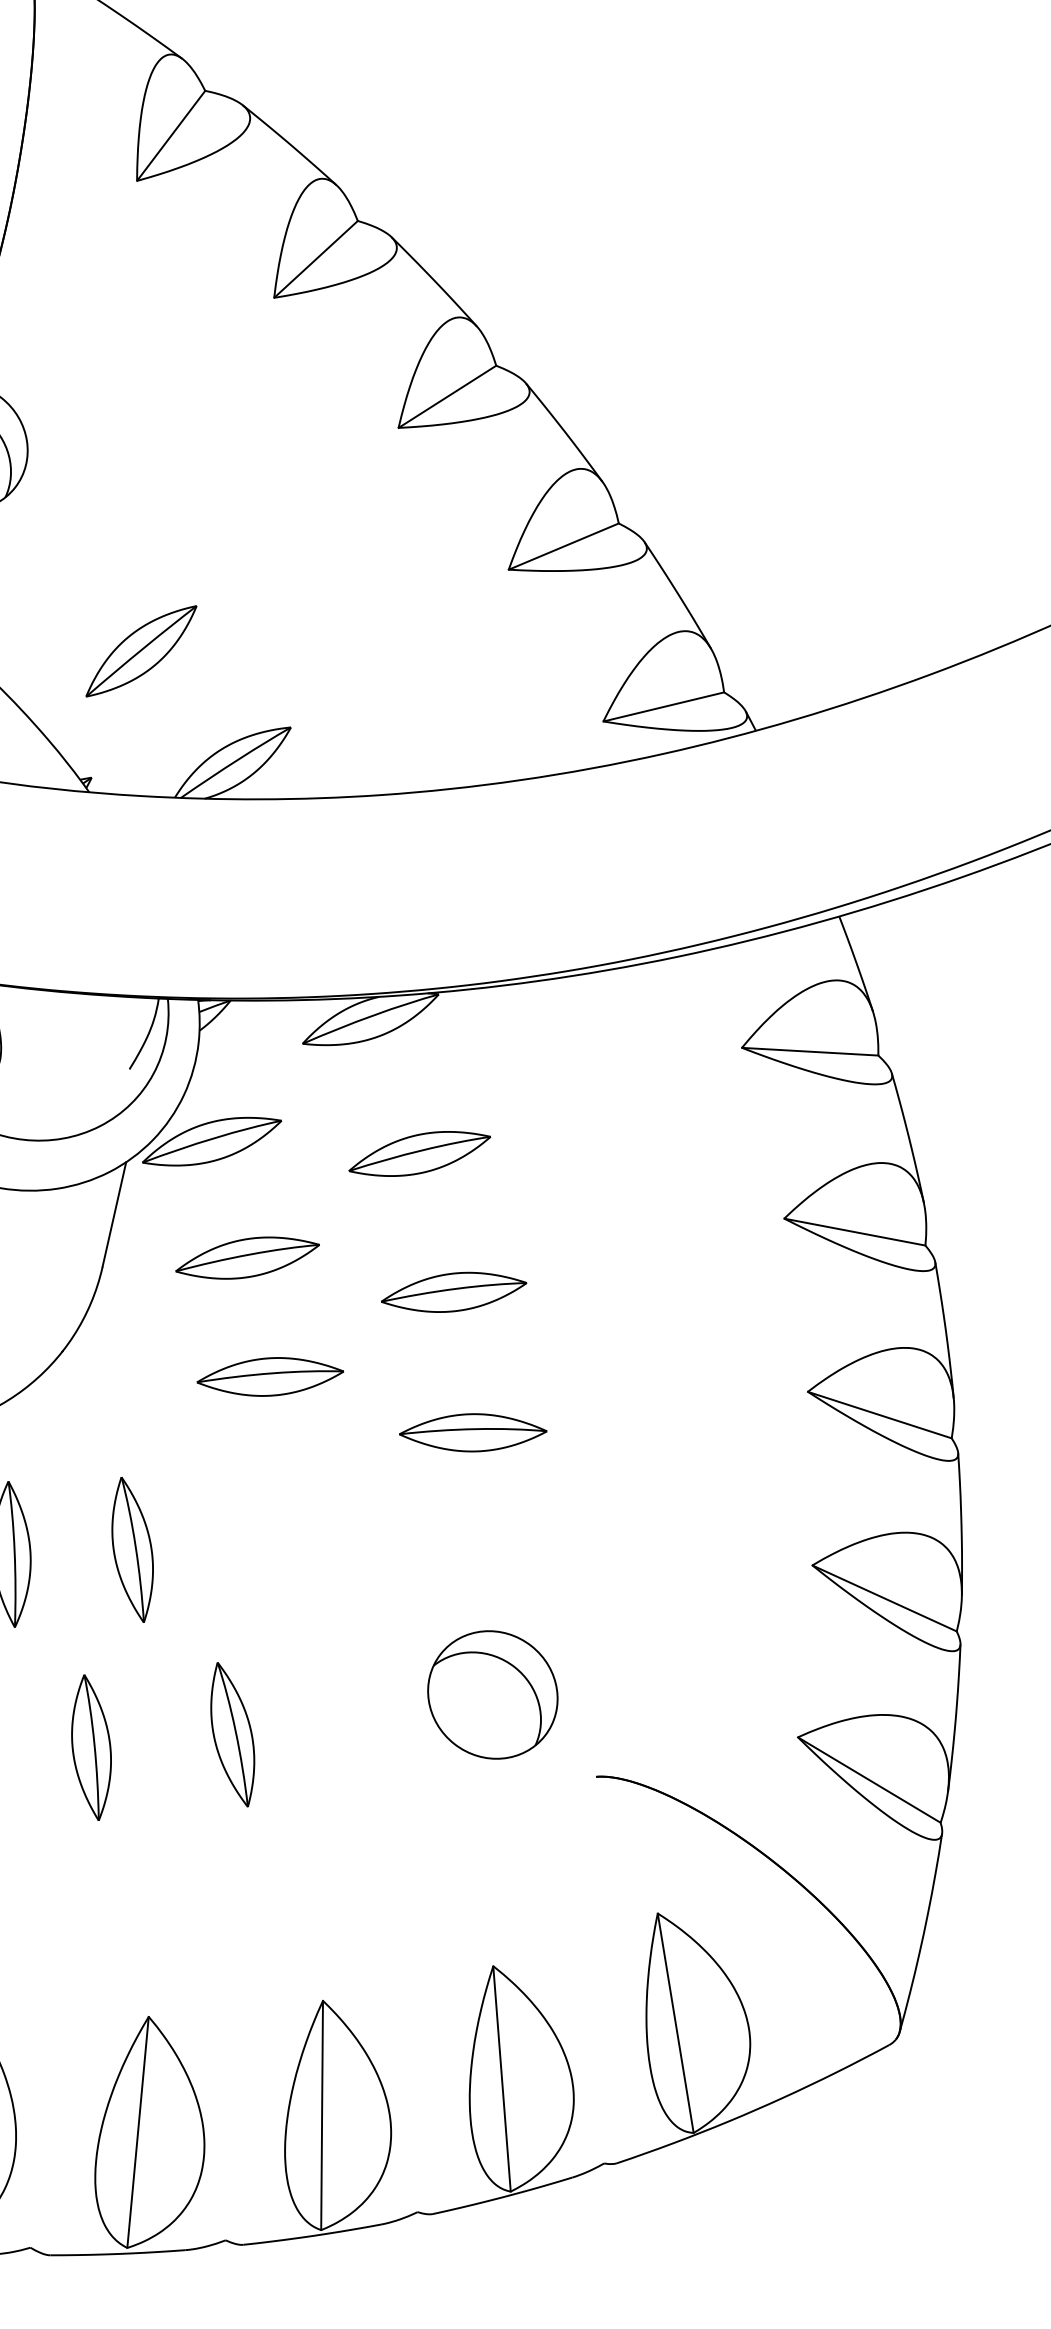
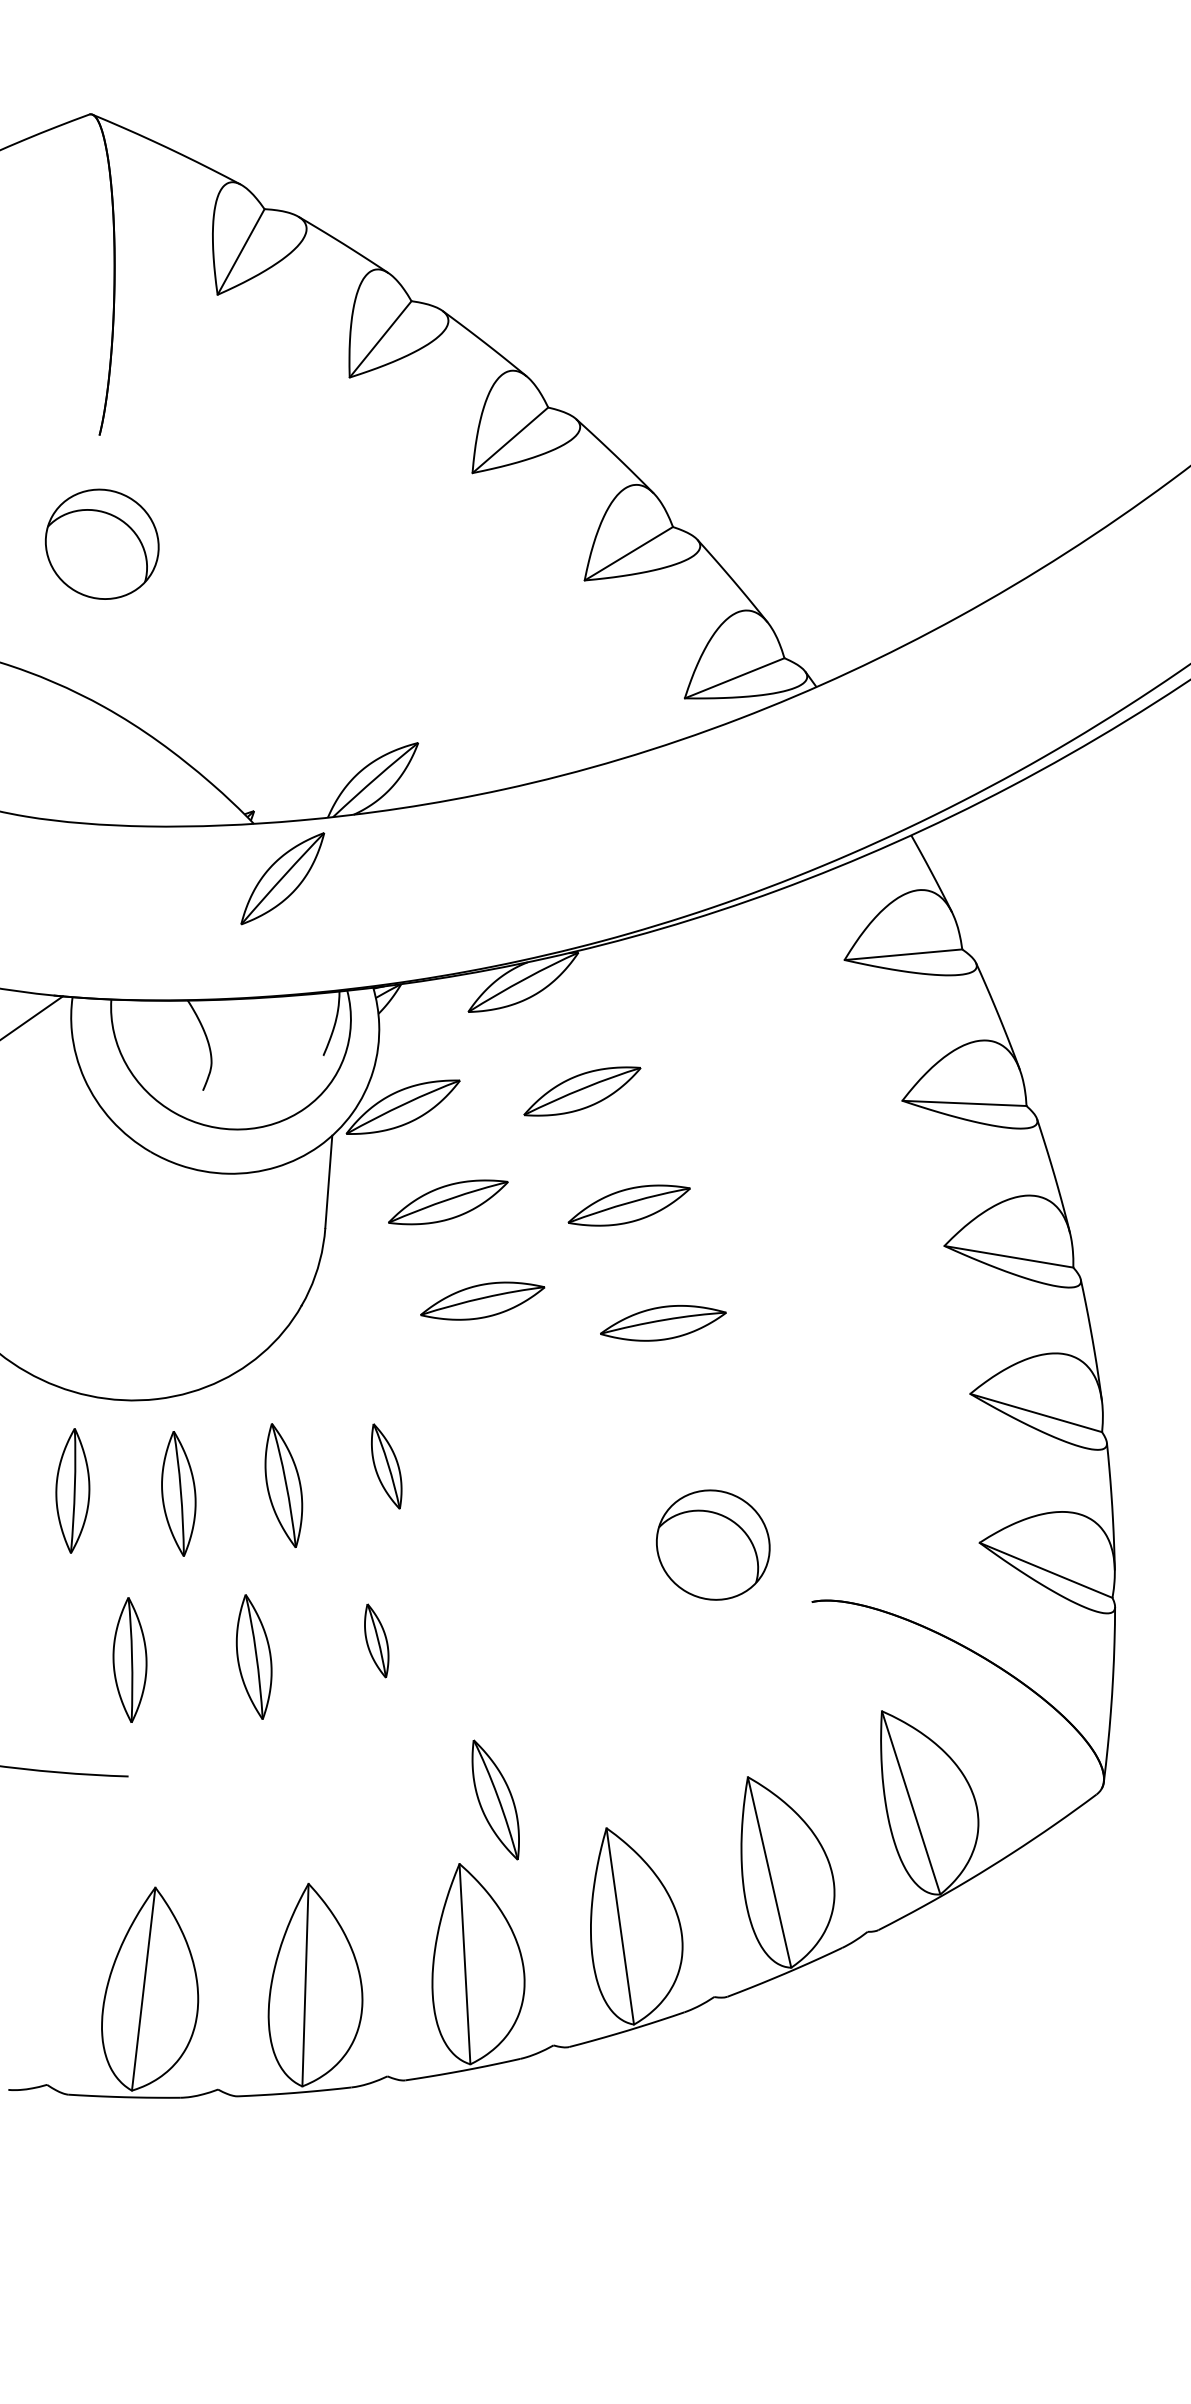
part: (141, 651) -> (282, 878), moved
part: (132, 1549) -> (386, 1466), size x0.7
part: (232, 1734) -> (495, 1799), moved
part: (91, 1747) -> (376, 1640), size x0.6

